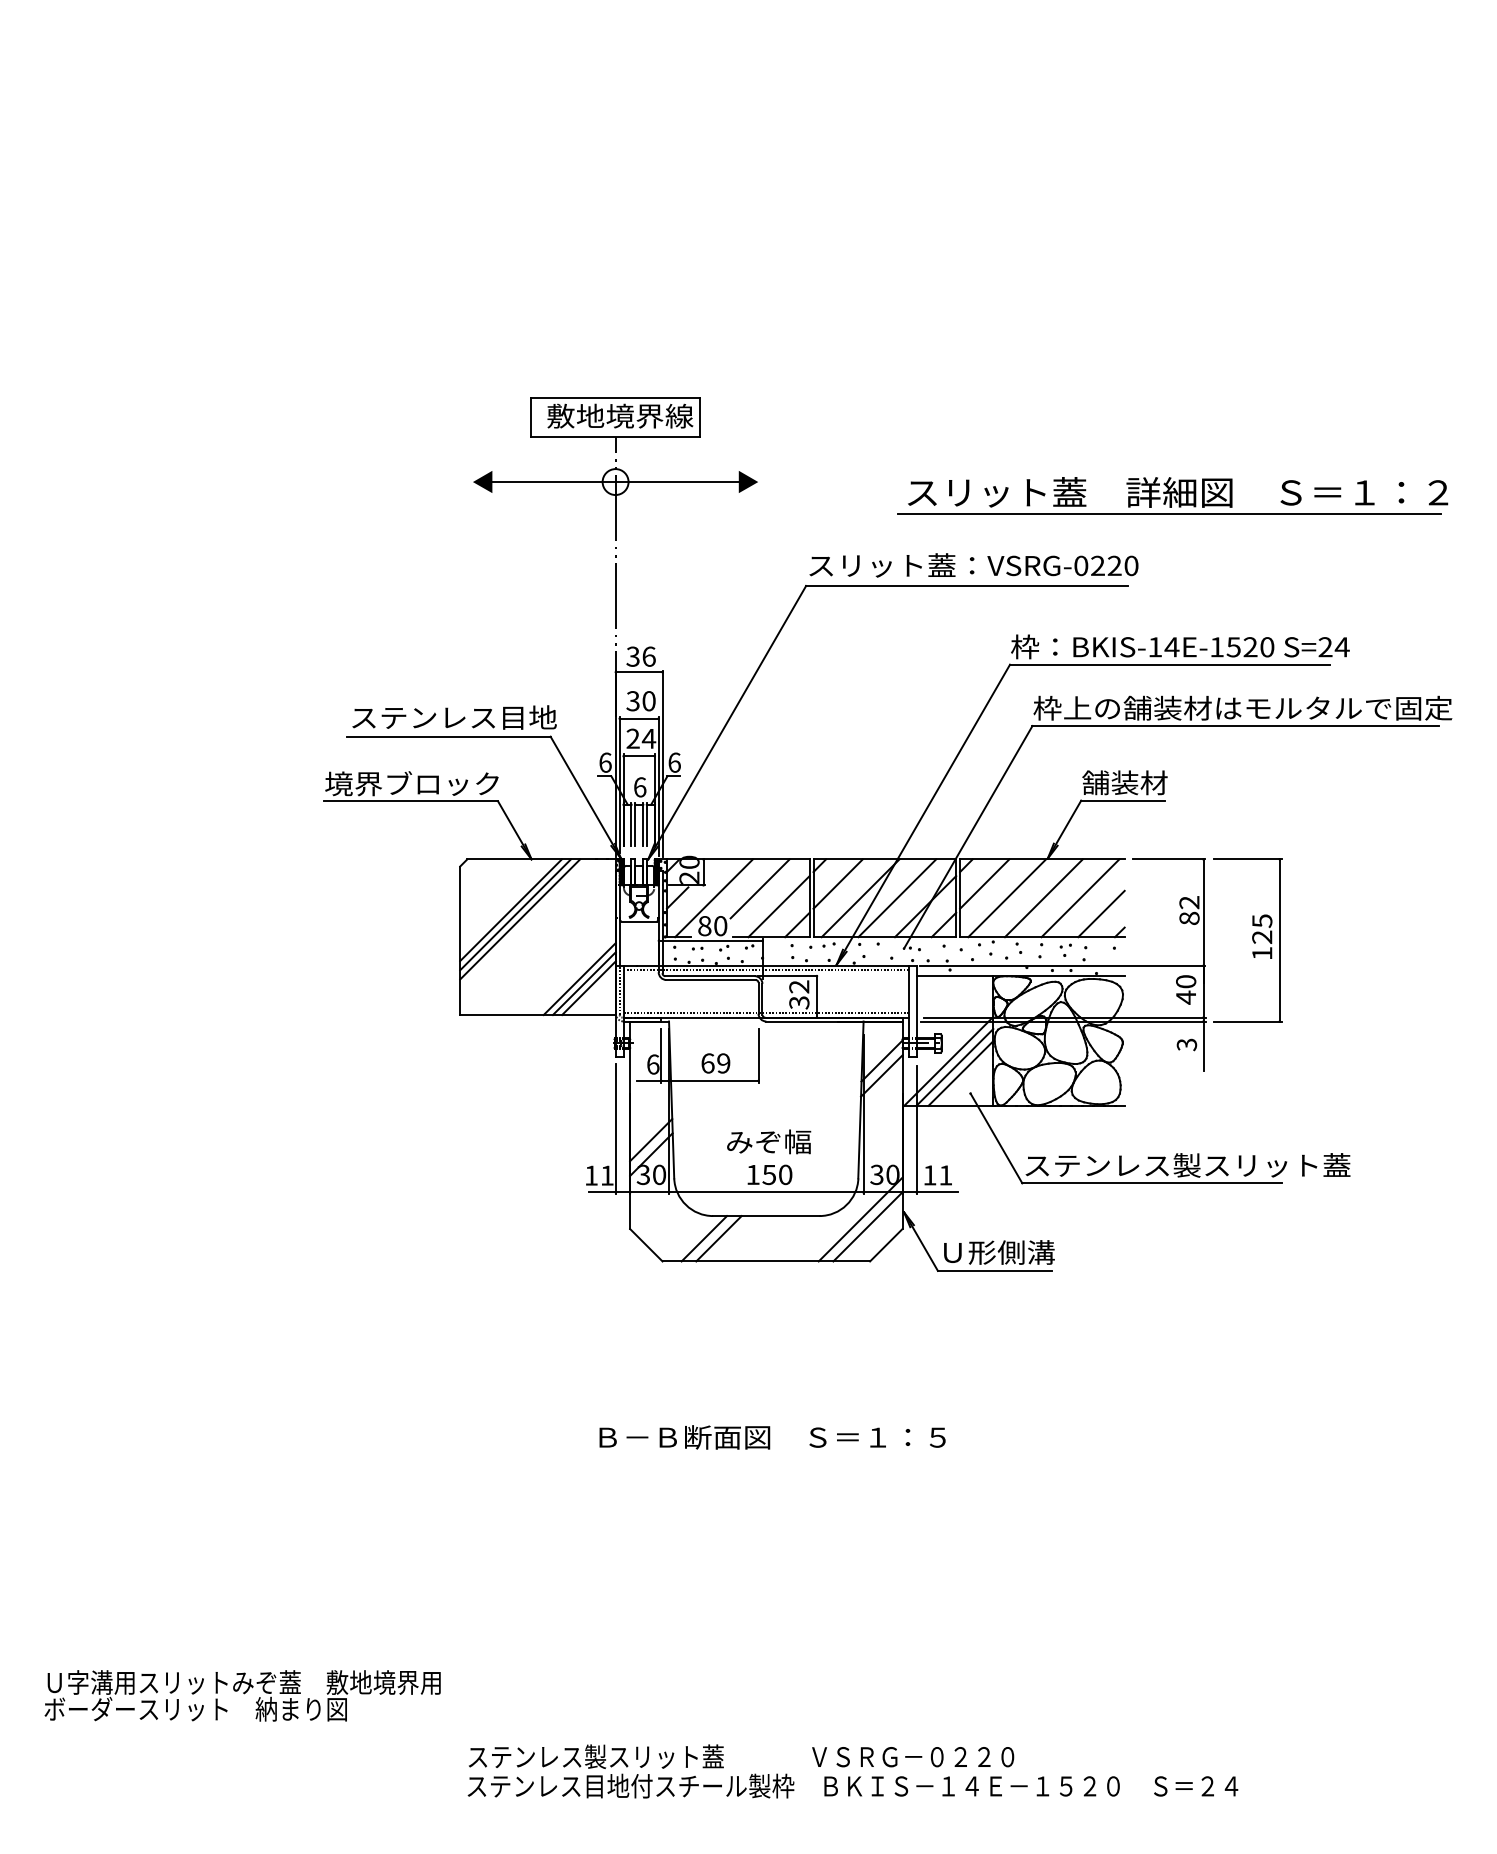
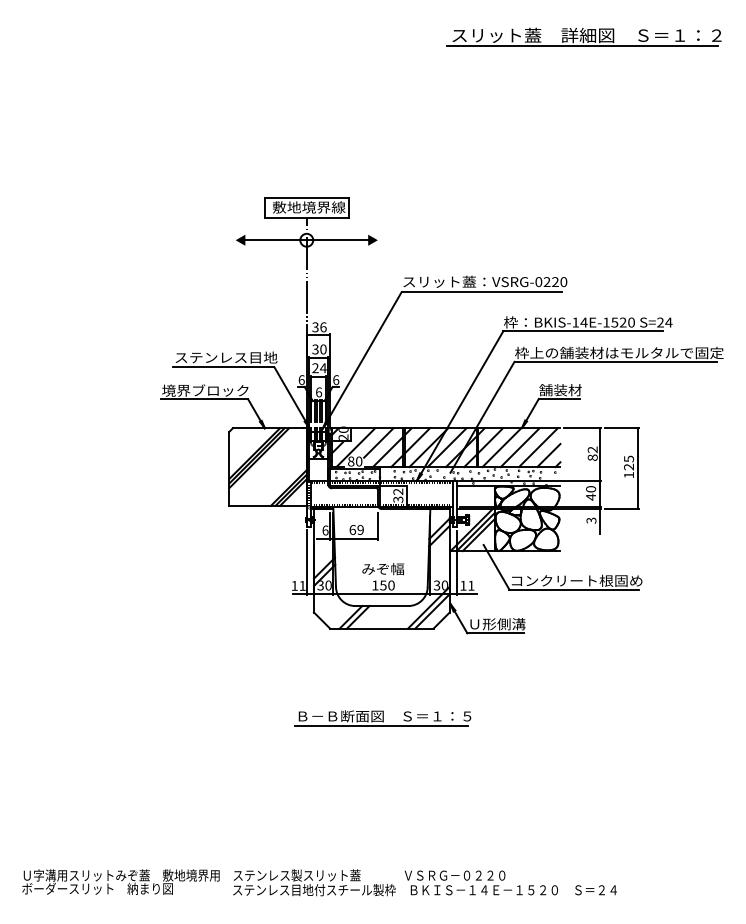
part: (1170, 494) -> (583, 36), moved
text: (1186, 1164) -> (591, 580), ステンレス製スリット蓋 -> コンクリート根固め
line: (765, 1457) -> (381, 726), added
text: (241, 1694) -> (120, 881), moved

